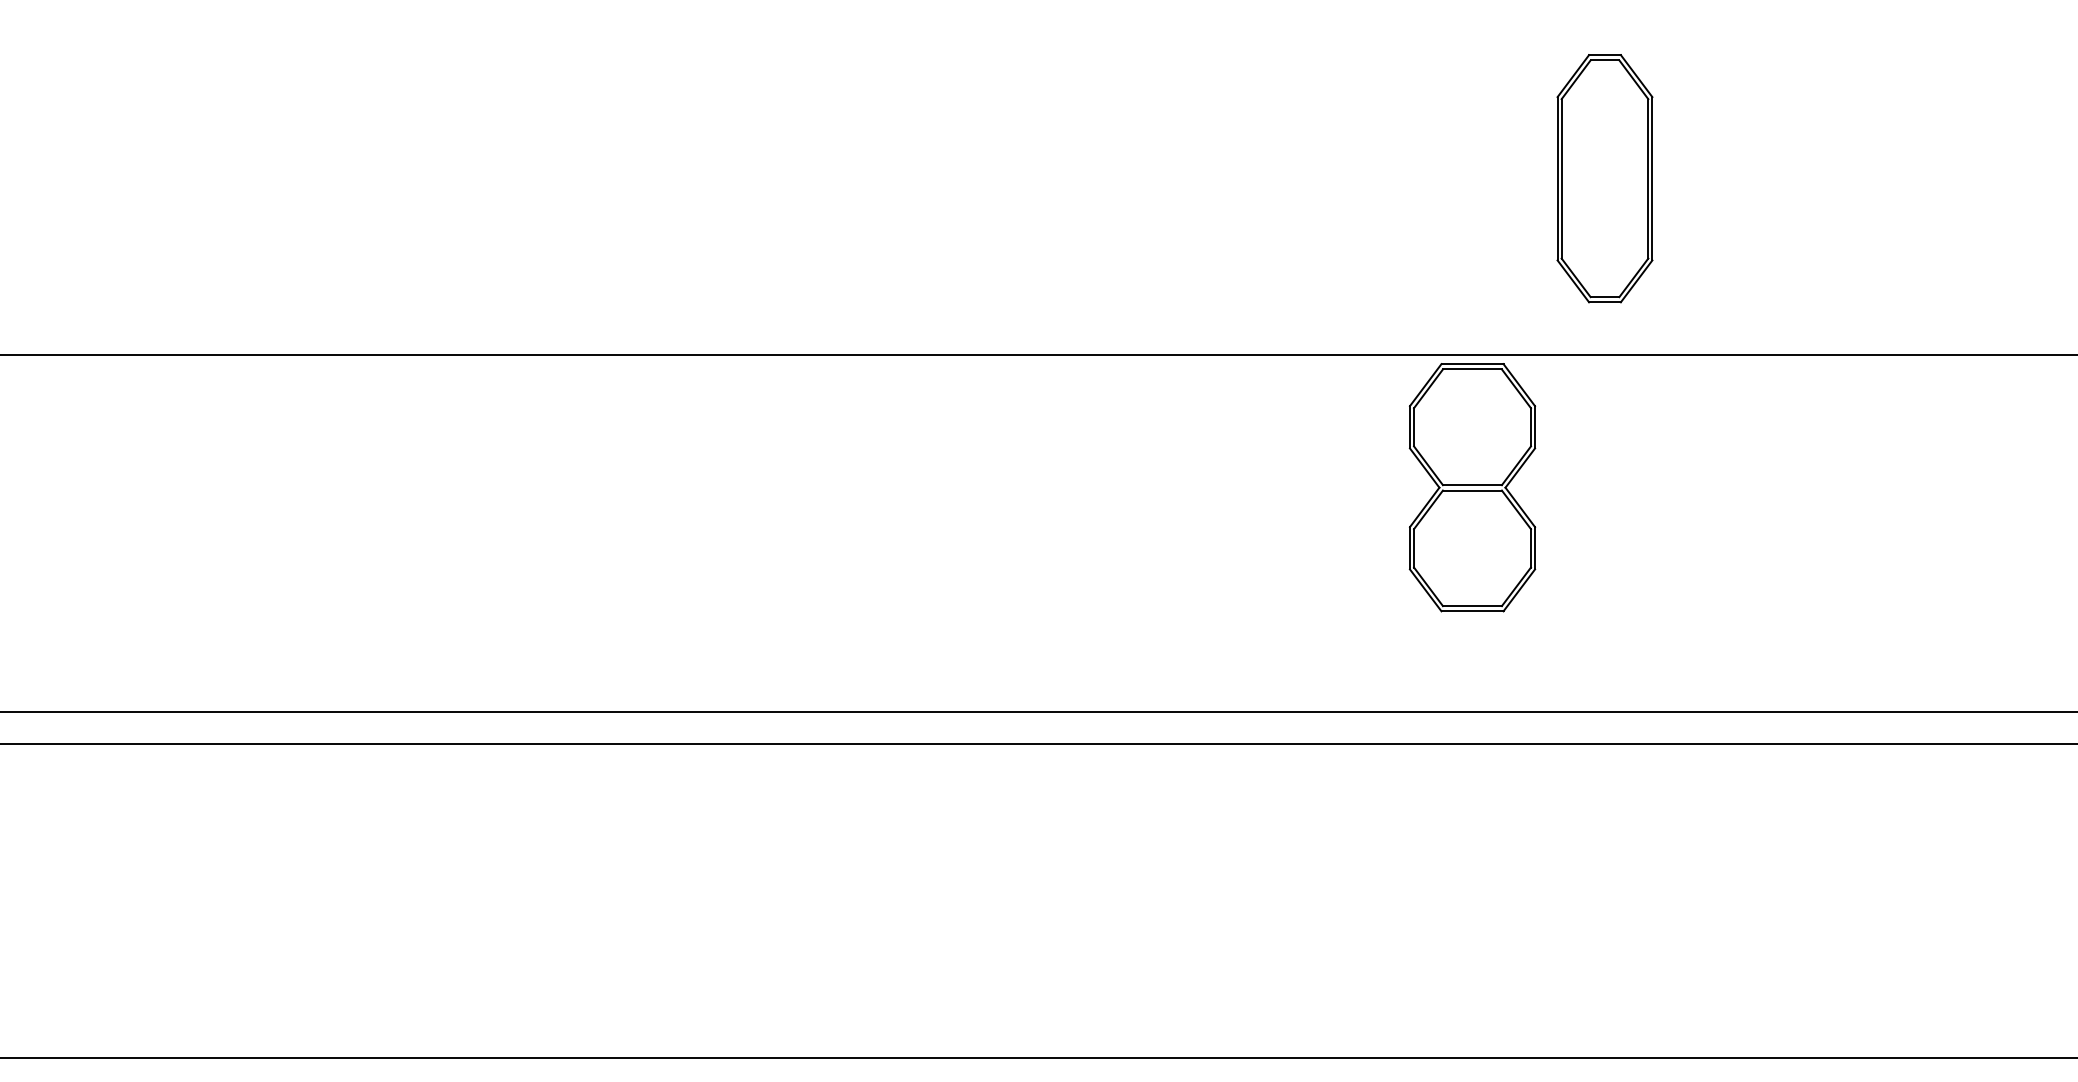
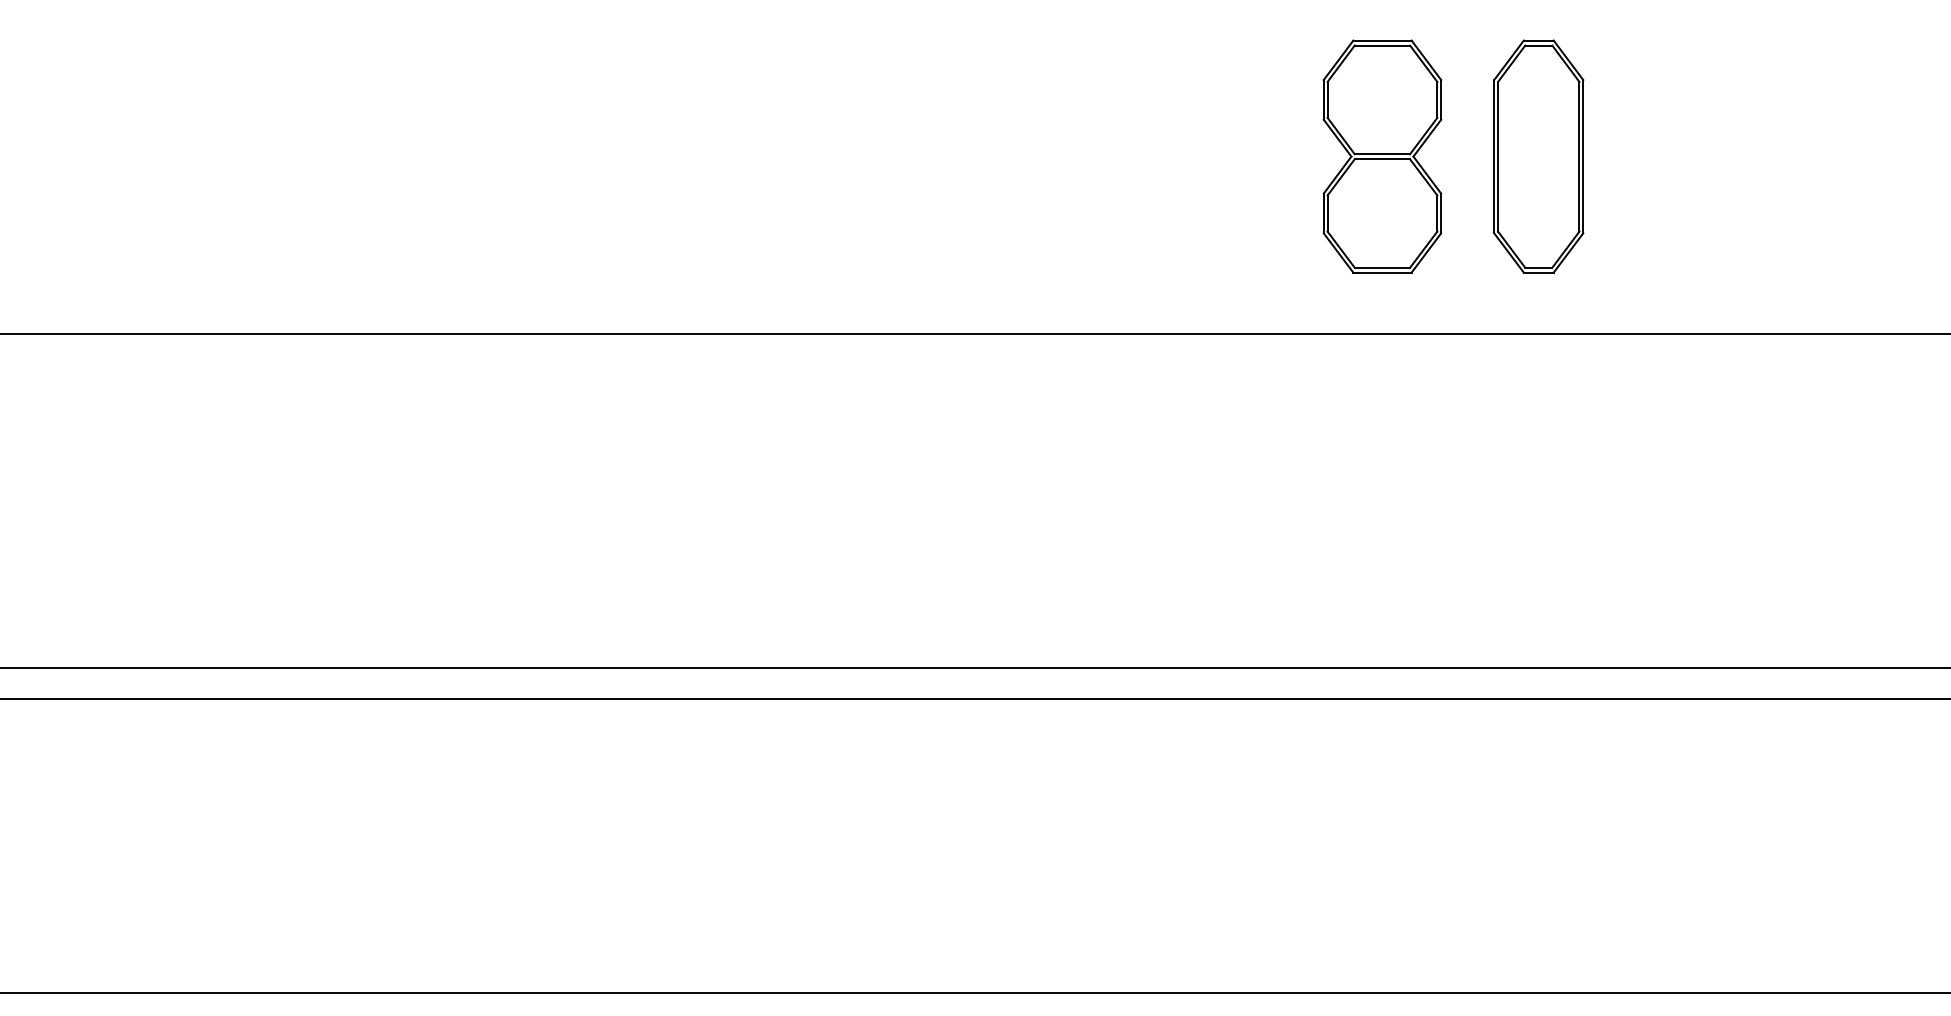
part: (1604, 178) -> (1538, 156), moved
part: (1472, 487) -> (1382, 156), moved

